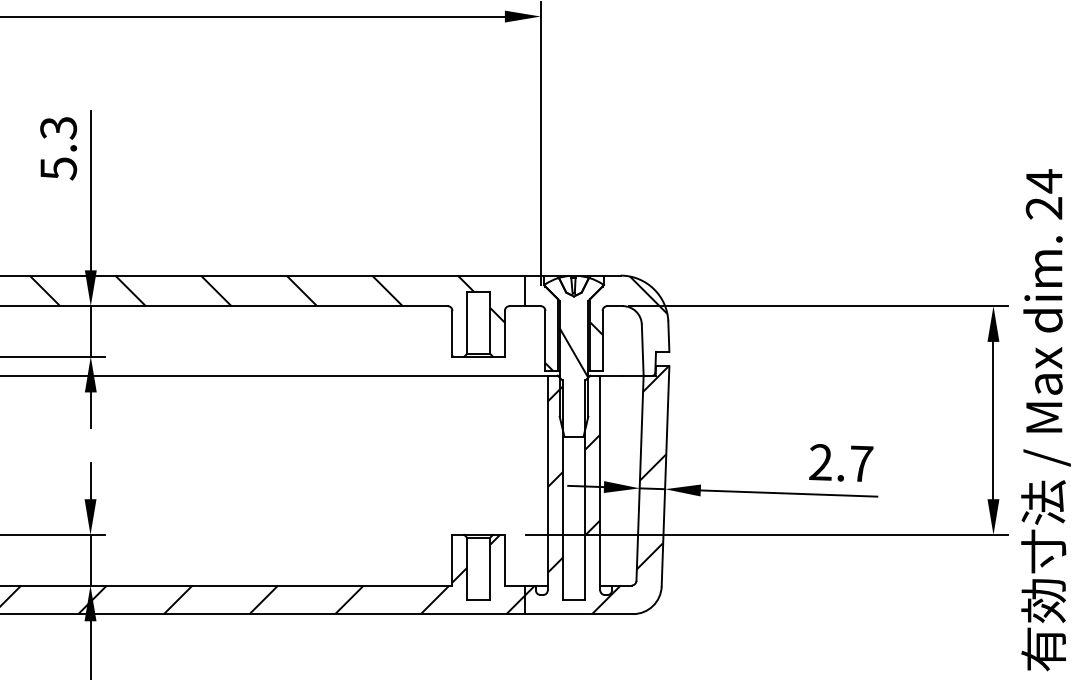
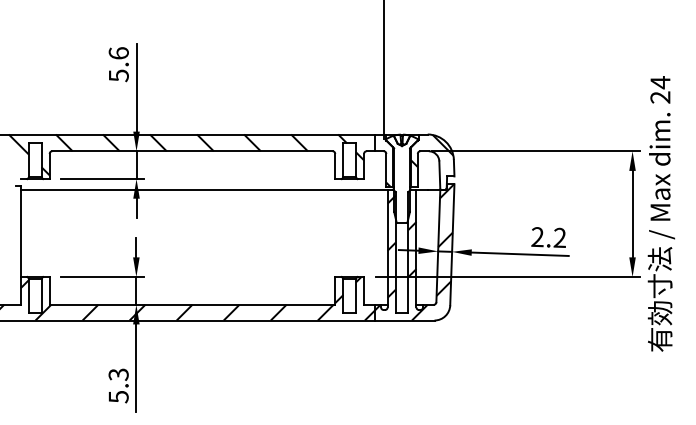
text: (57, 128) -> (118, 53), 5.3 -> 5.6
hatch: (572, 352) -> (401, 176), removed
text: (860, 463) -> (559, 237), 2.7 -> 2.2

